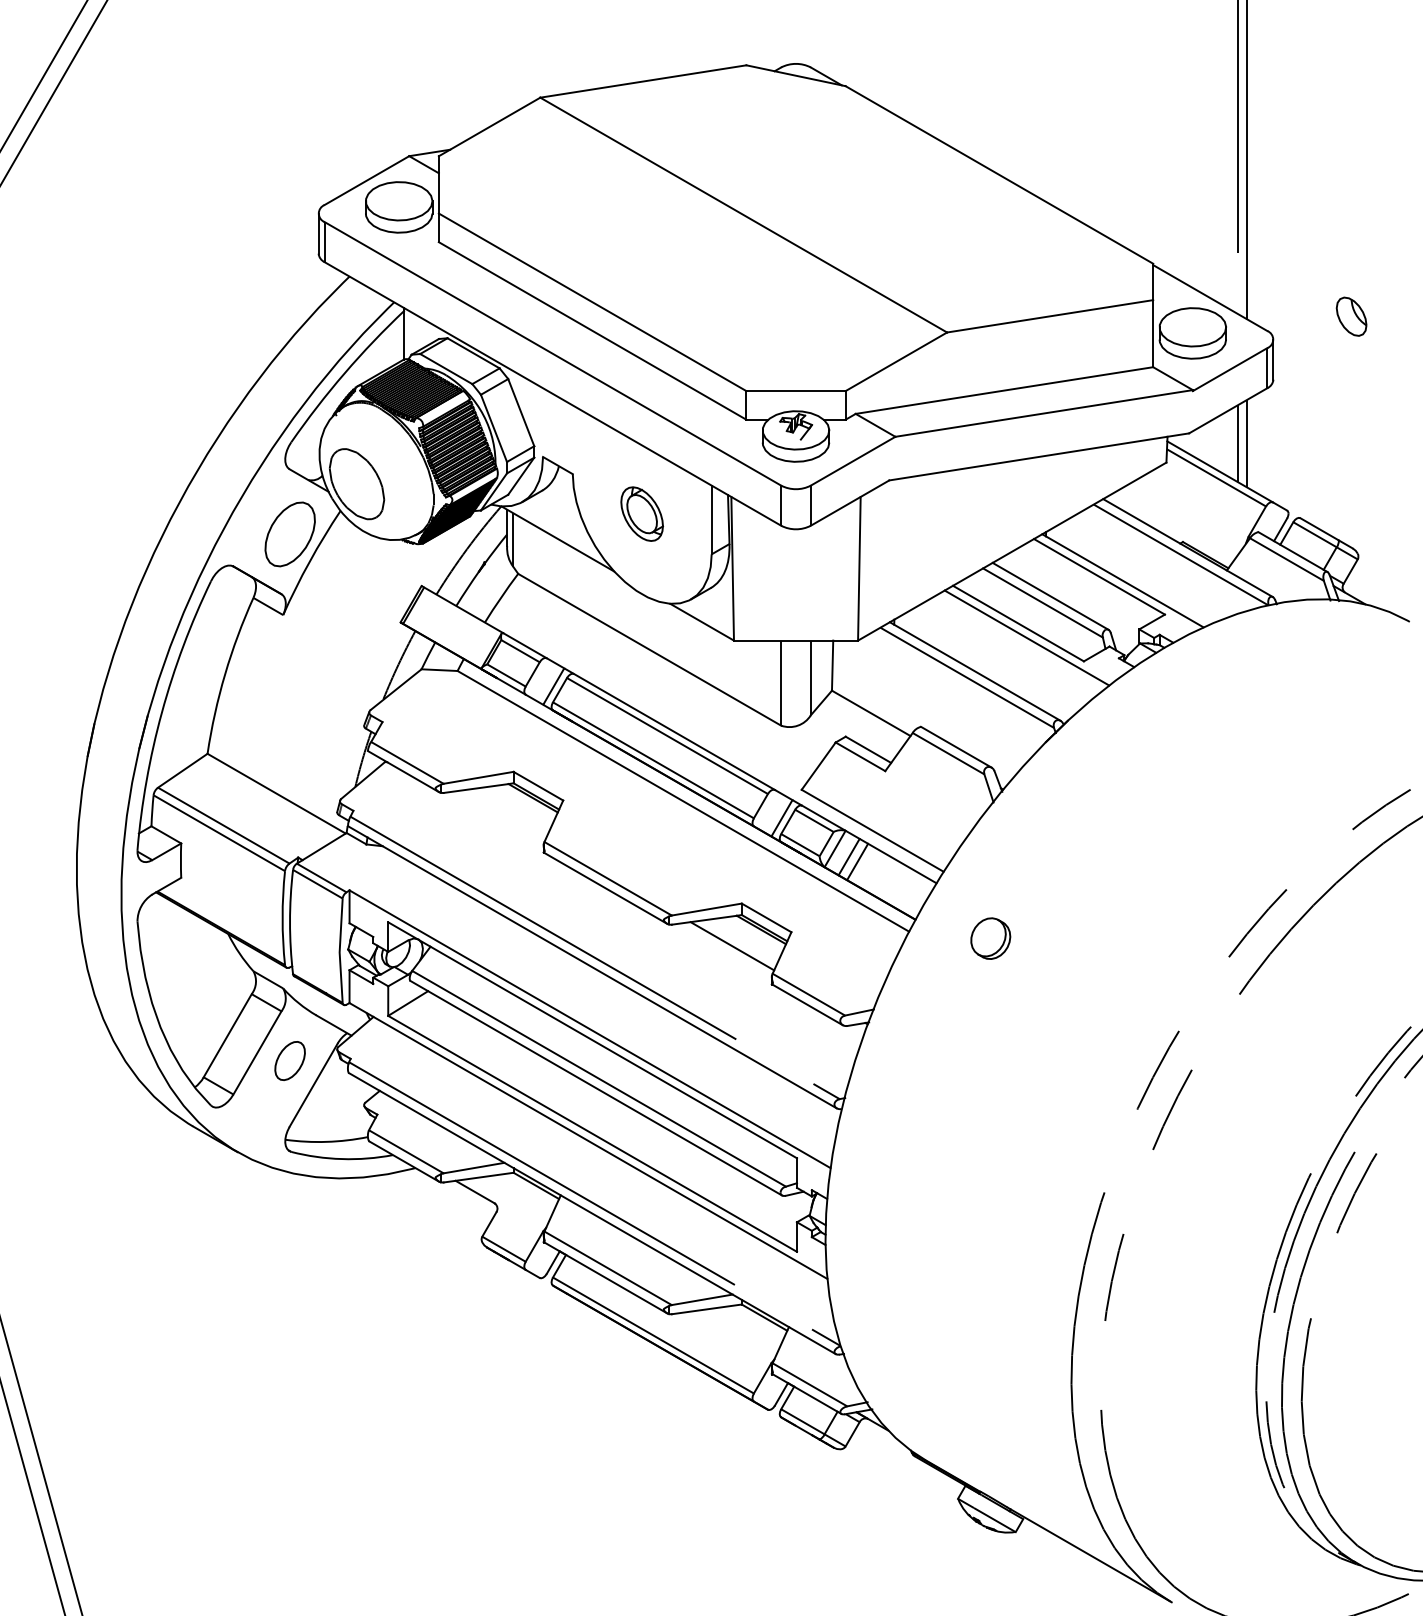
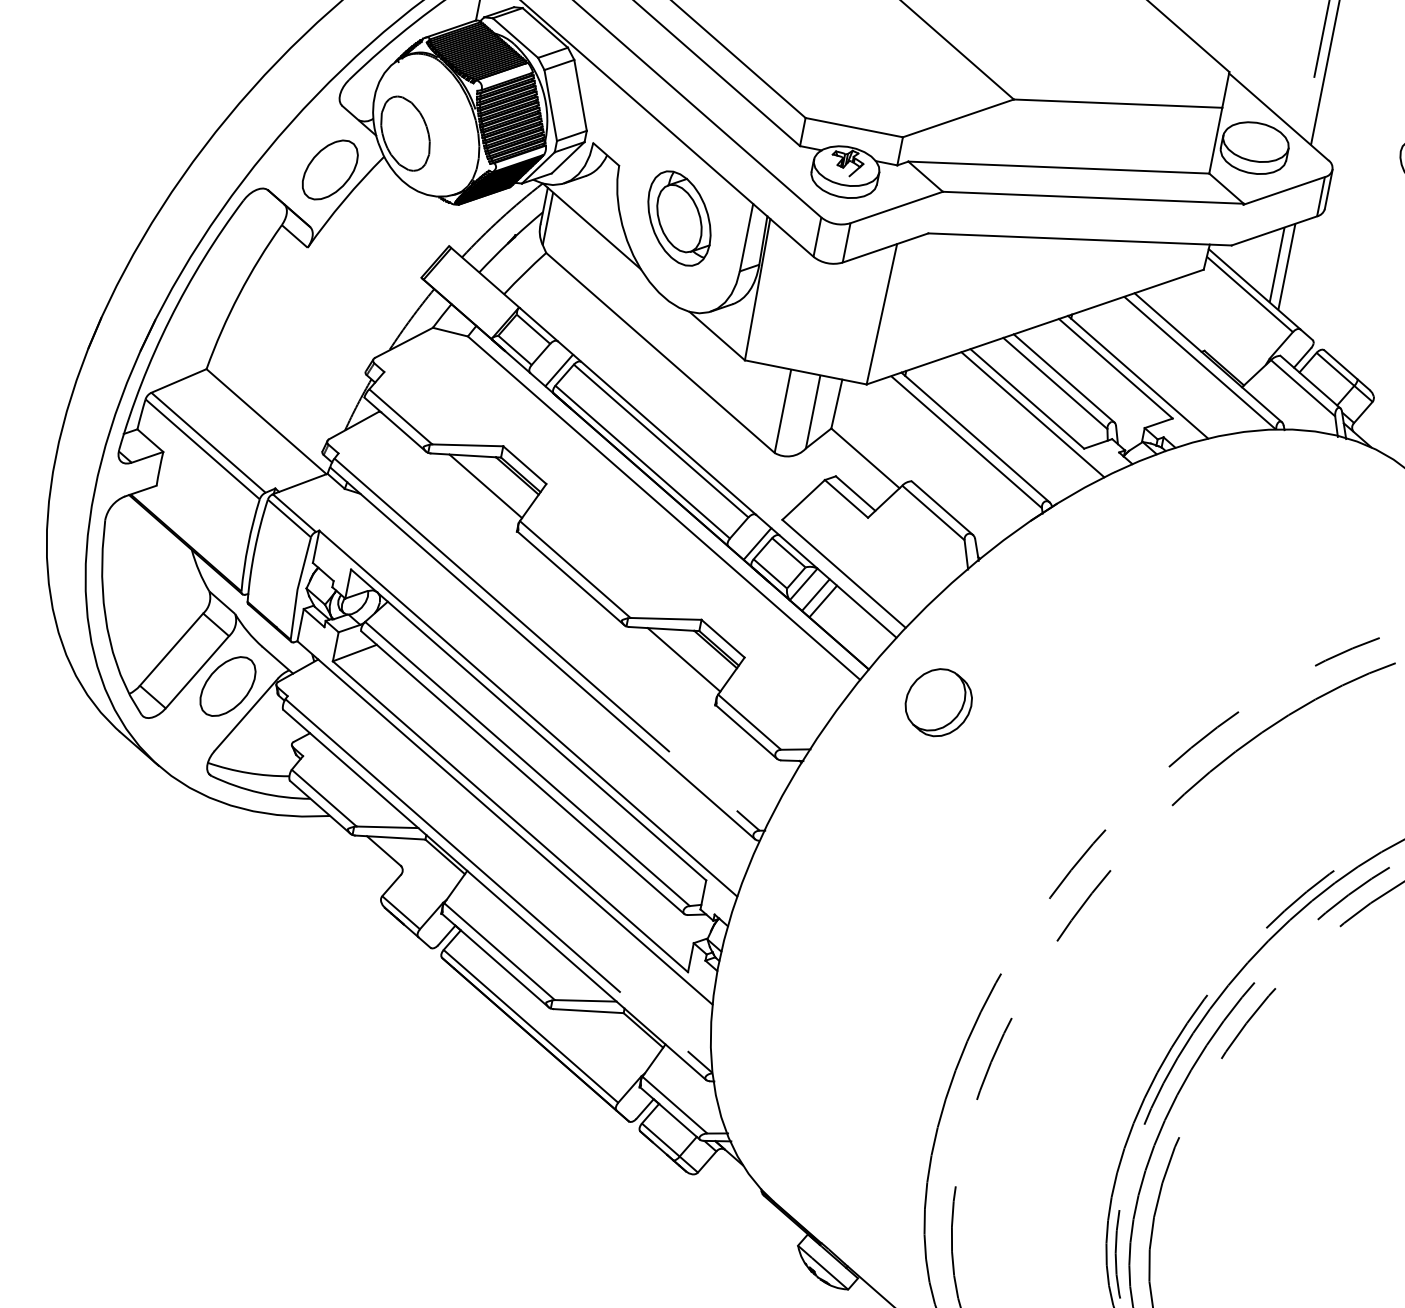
part: (641, 513) -> (678, 217), size x1.67
line: (504, 814) -> (486, 486), added
part: (990, 938) -> (938, 702), size x1.67
part: (289, 1060) -> (227, 685), size x1.67

